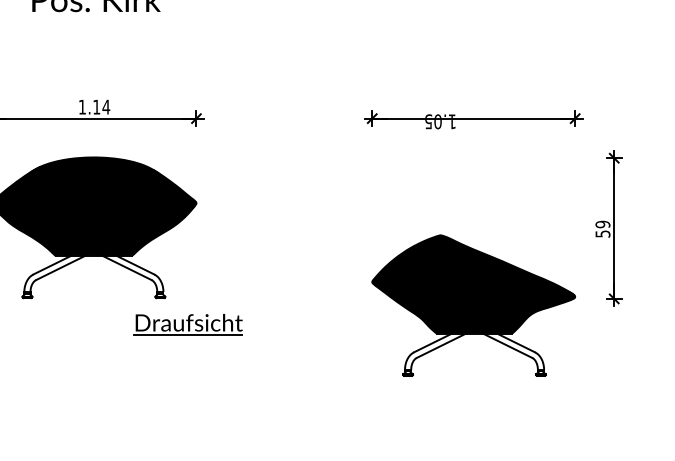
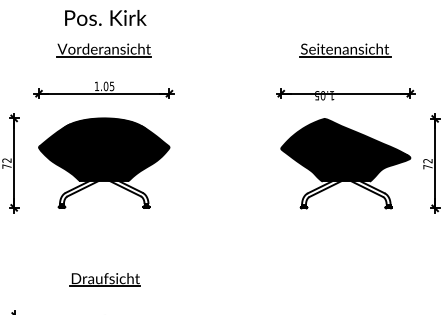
part: (92, 50) -> (103, 50), added
part: (473, 50) -> (345, 50), added
text: (100, 107) -> (108, 86), 1.14 -> 1.05
text: (602, 228) -> (427, 163), 59 -> 72
part: (473, 305) -> (345, 163), moved
part: (187, 324) -> (104, 279), moved

